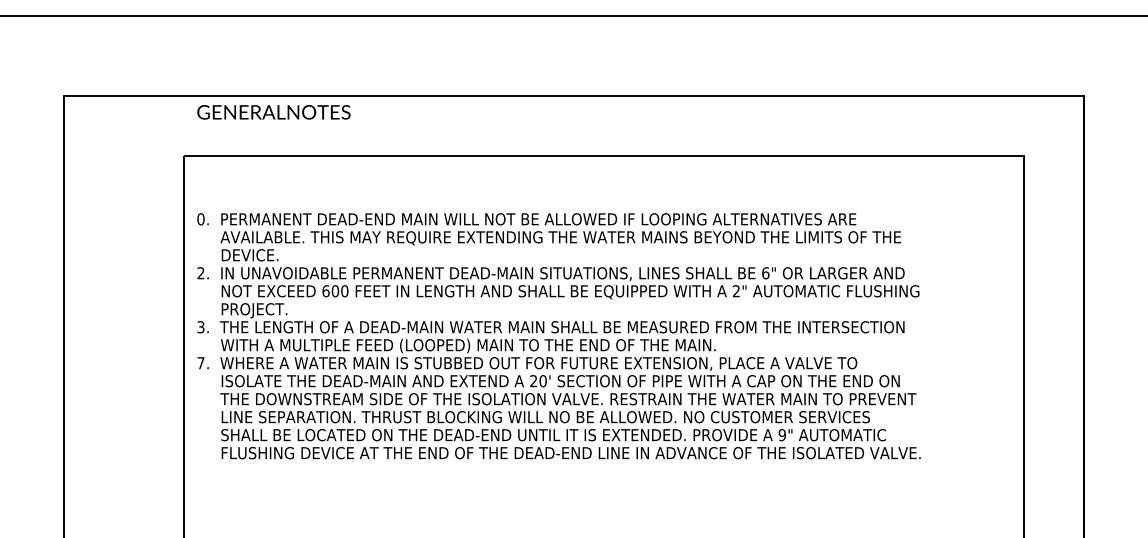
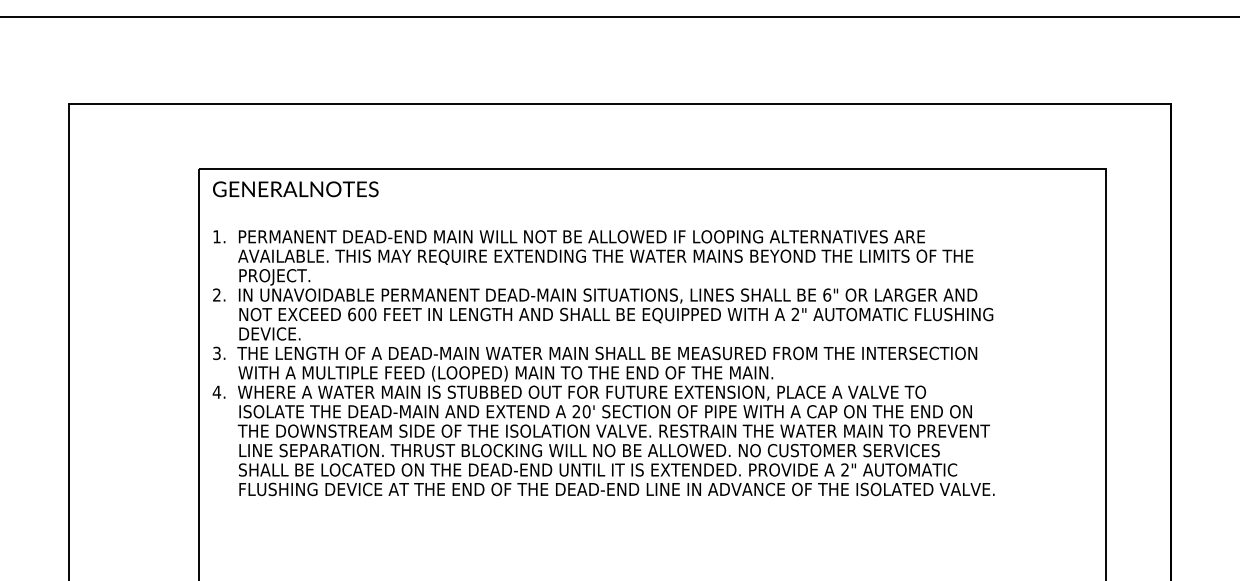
text: (273, 112) -> (295, 189), moved
text: (200, 219) -> (216, 237), 0. -> 1.
text: (255, 256) -> (275, 276), DEVICE. -> PROJECT.
text: (255, 310) -> (275, 335), PROJECT. -> DEVICE.
text: (200, 363) -> (216, 392), 7. -> 4.
text: (781, 435) -> (844, 470), 9" -> 2"

